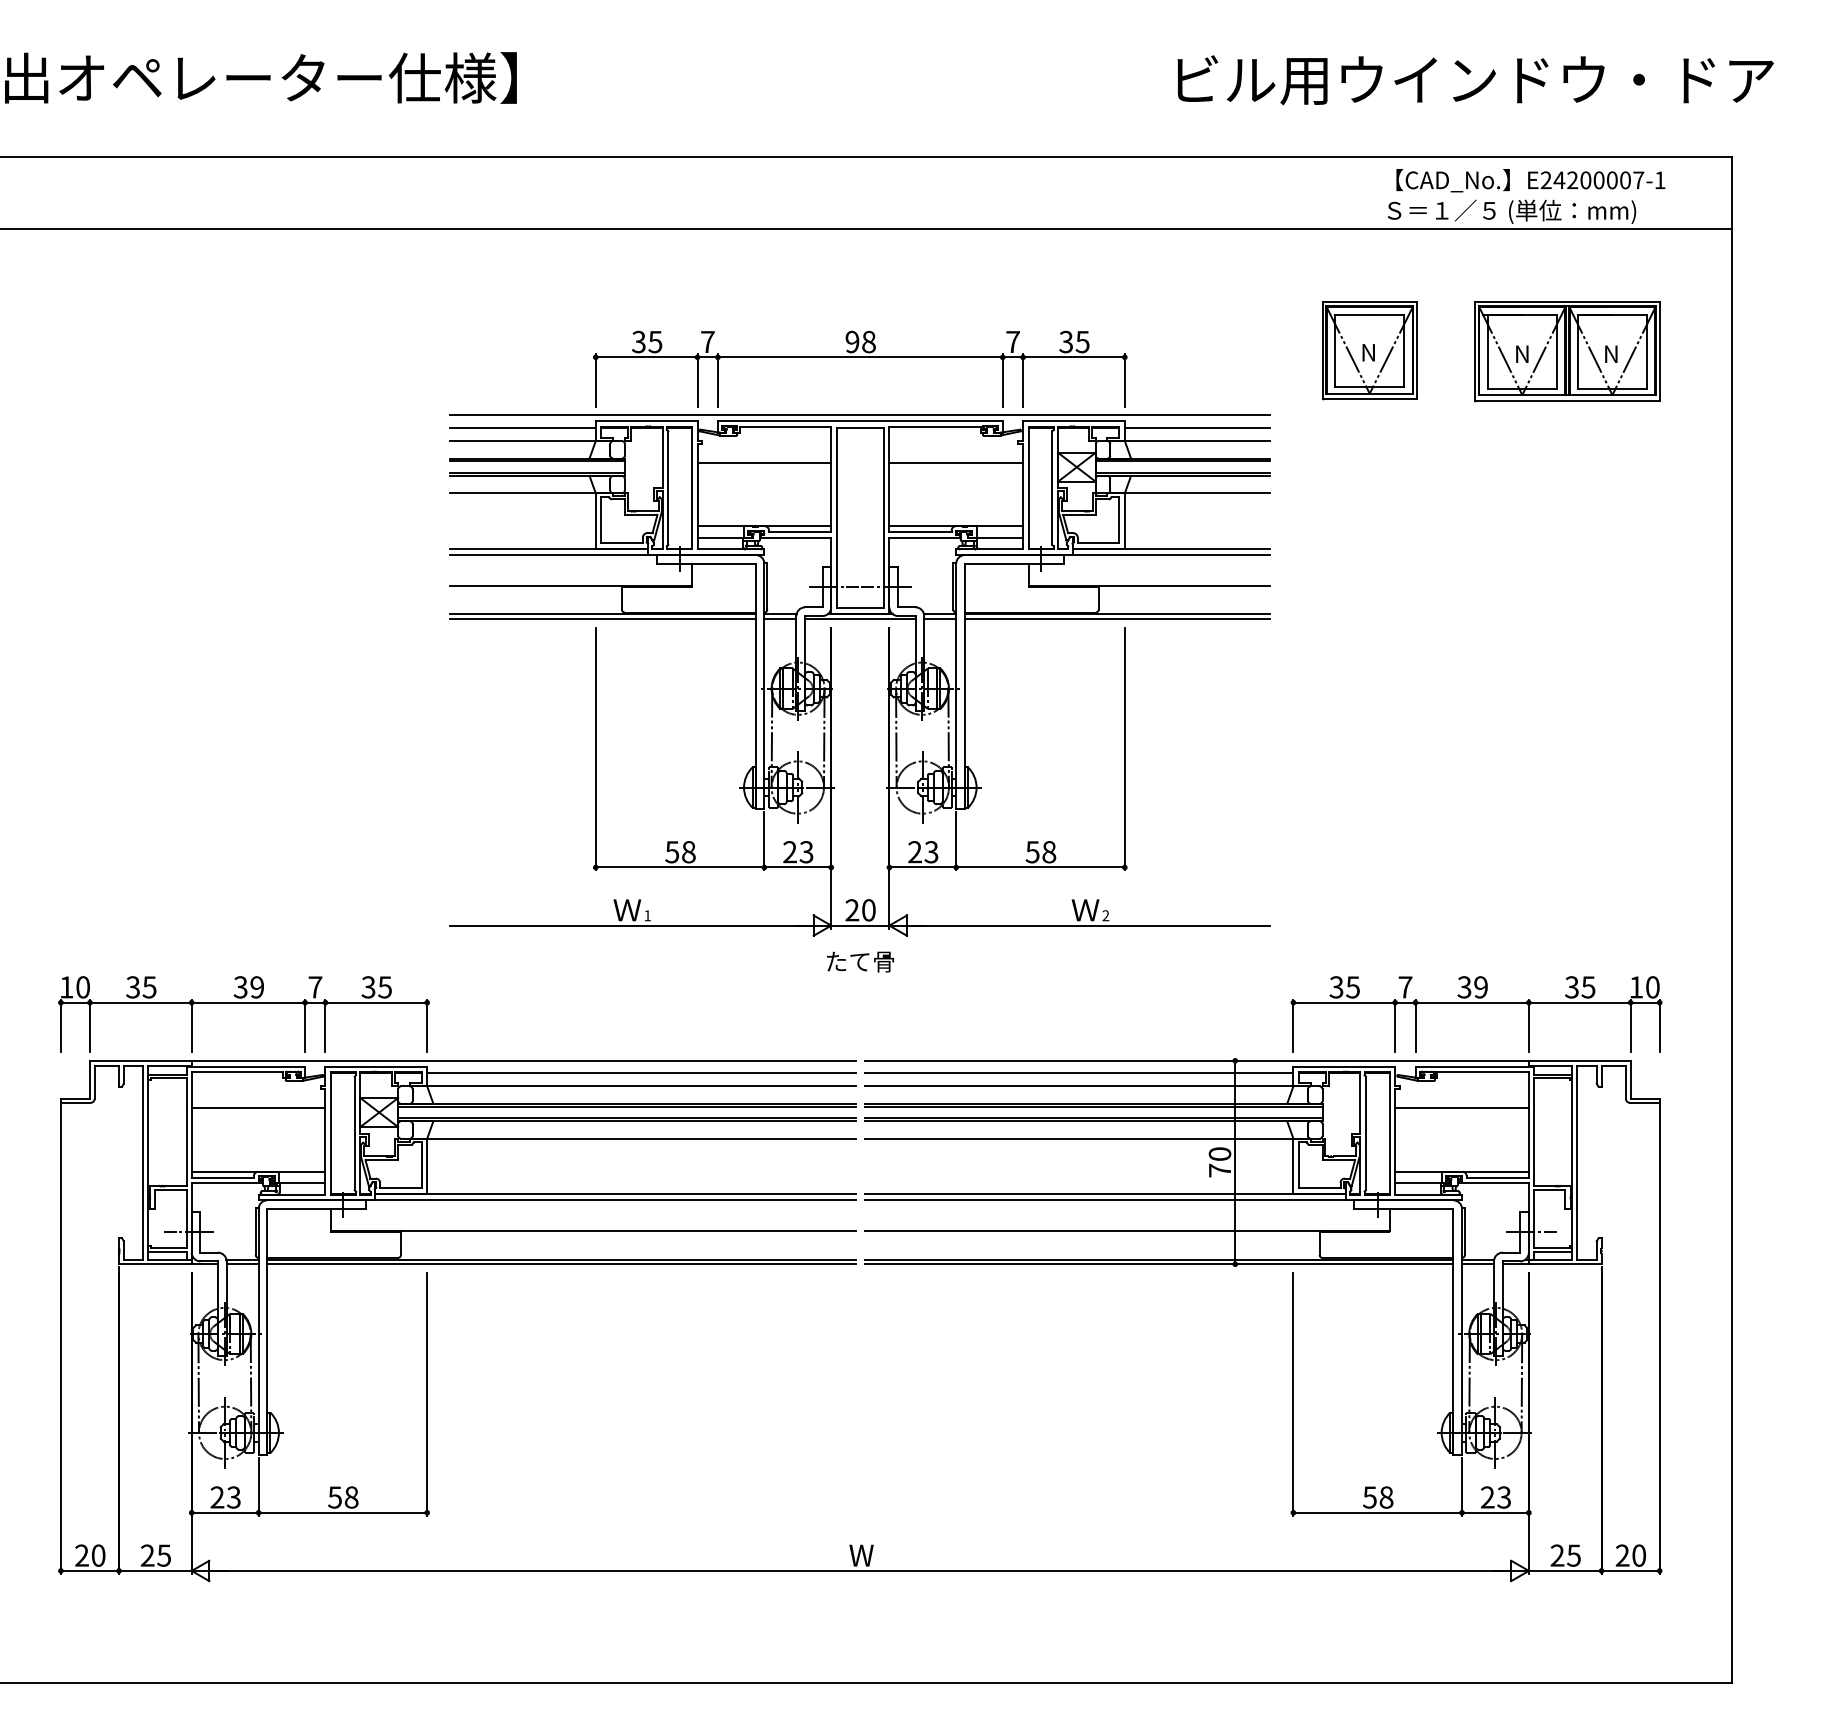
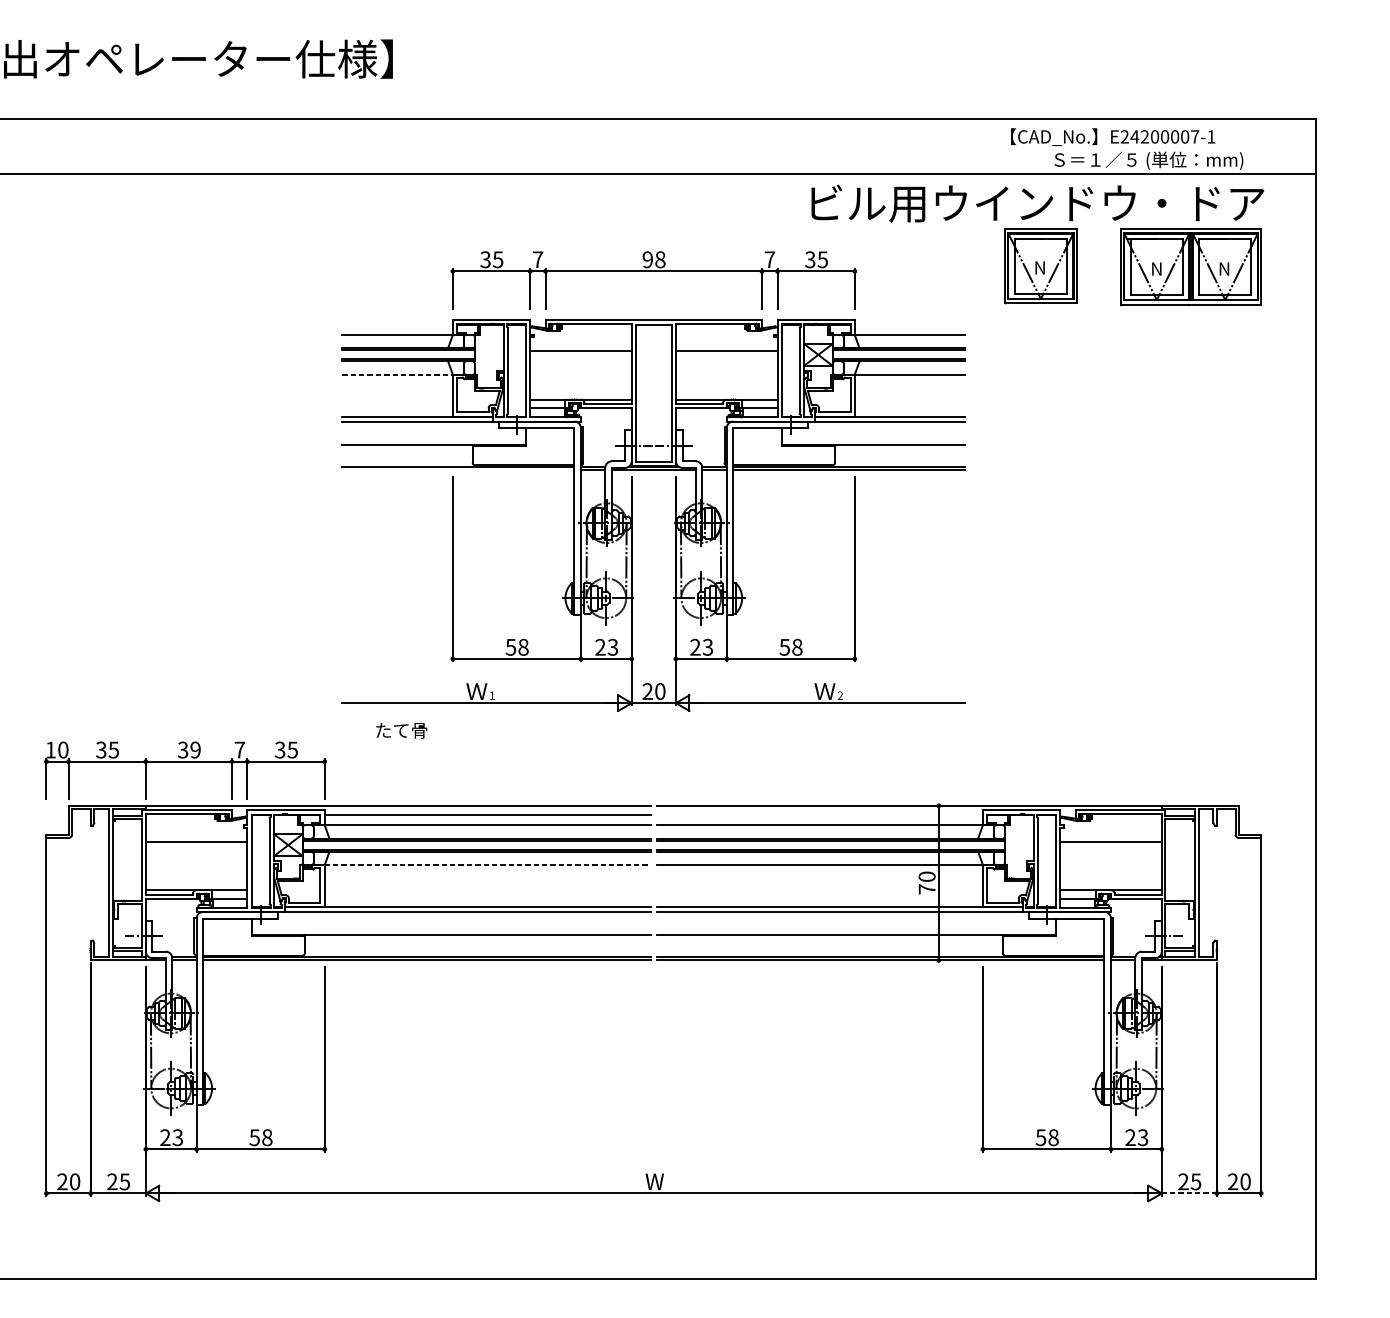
text: (1475, 80) -> (1037, 203), moved
text: (1530, 180) -> (1112, 137), moved
line: (860, 415) -> (653, 315), removed
line: (522, 427) -> (397, 324), removed
line: (1197, 427) -> (910, 324), removed
line: (523, 493) -> (397, 374), solid -> dashed
line: (602, 618) -> (457, 469), removed
text: (860, 961) -> (401, 730), moved
part: (1476, 1003) -> (1122, 762), removed
line: (1078, 1073) -> (819, 815), removed
line: (642, 1138) -> (488, 864), solid -> dashed
line: (1564, 1570) -> (1188, 1193), solid -> dashed

